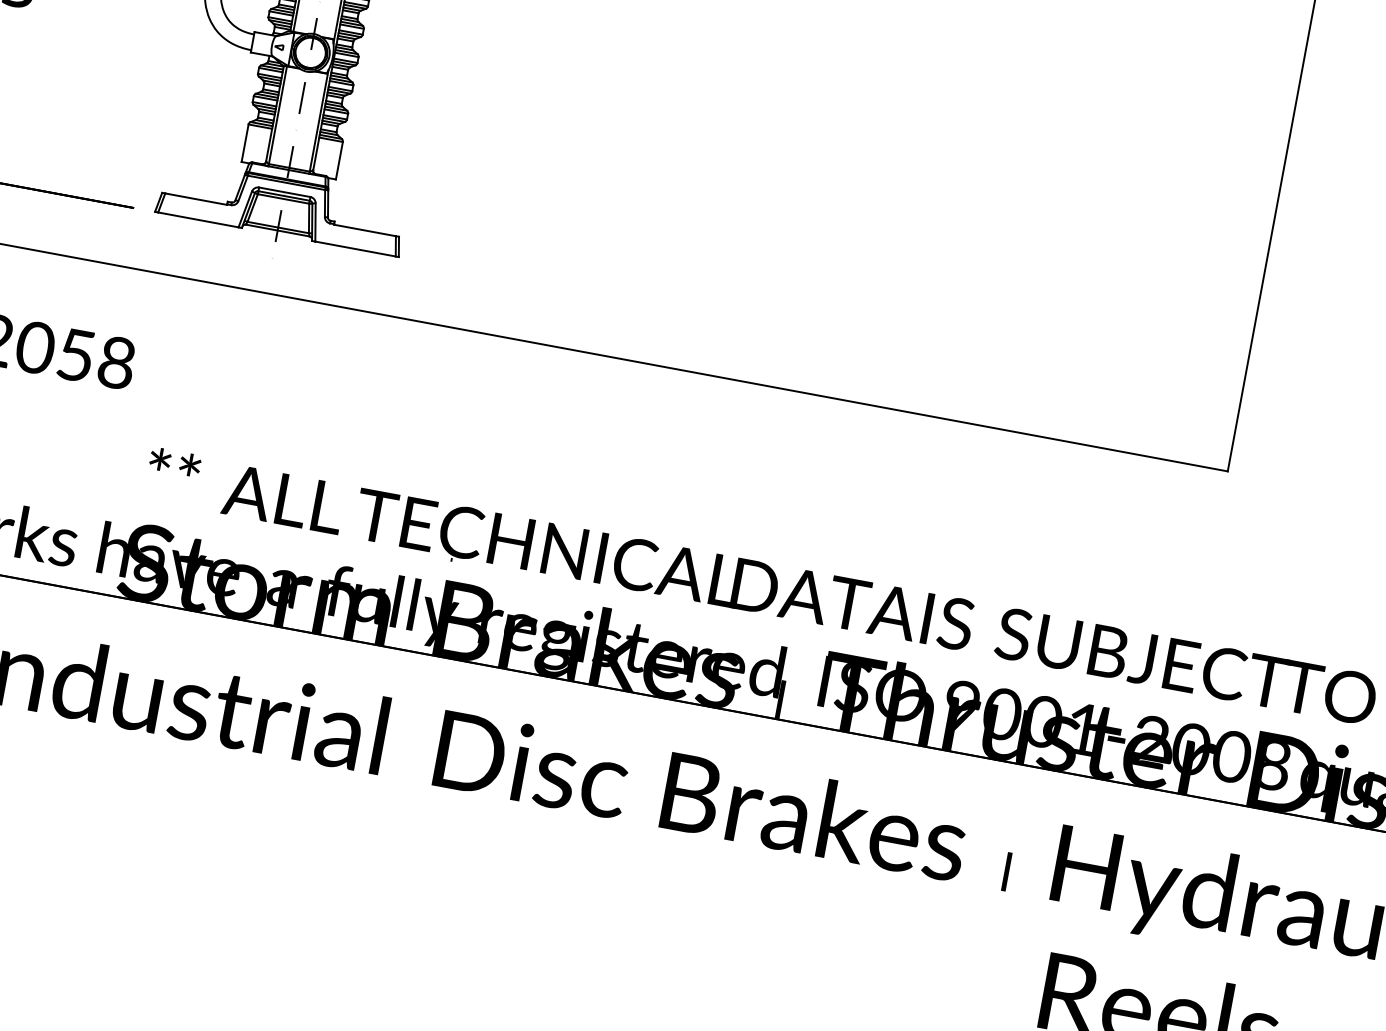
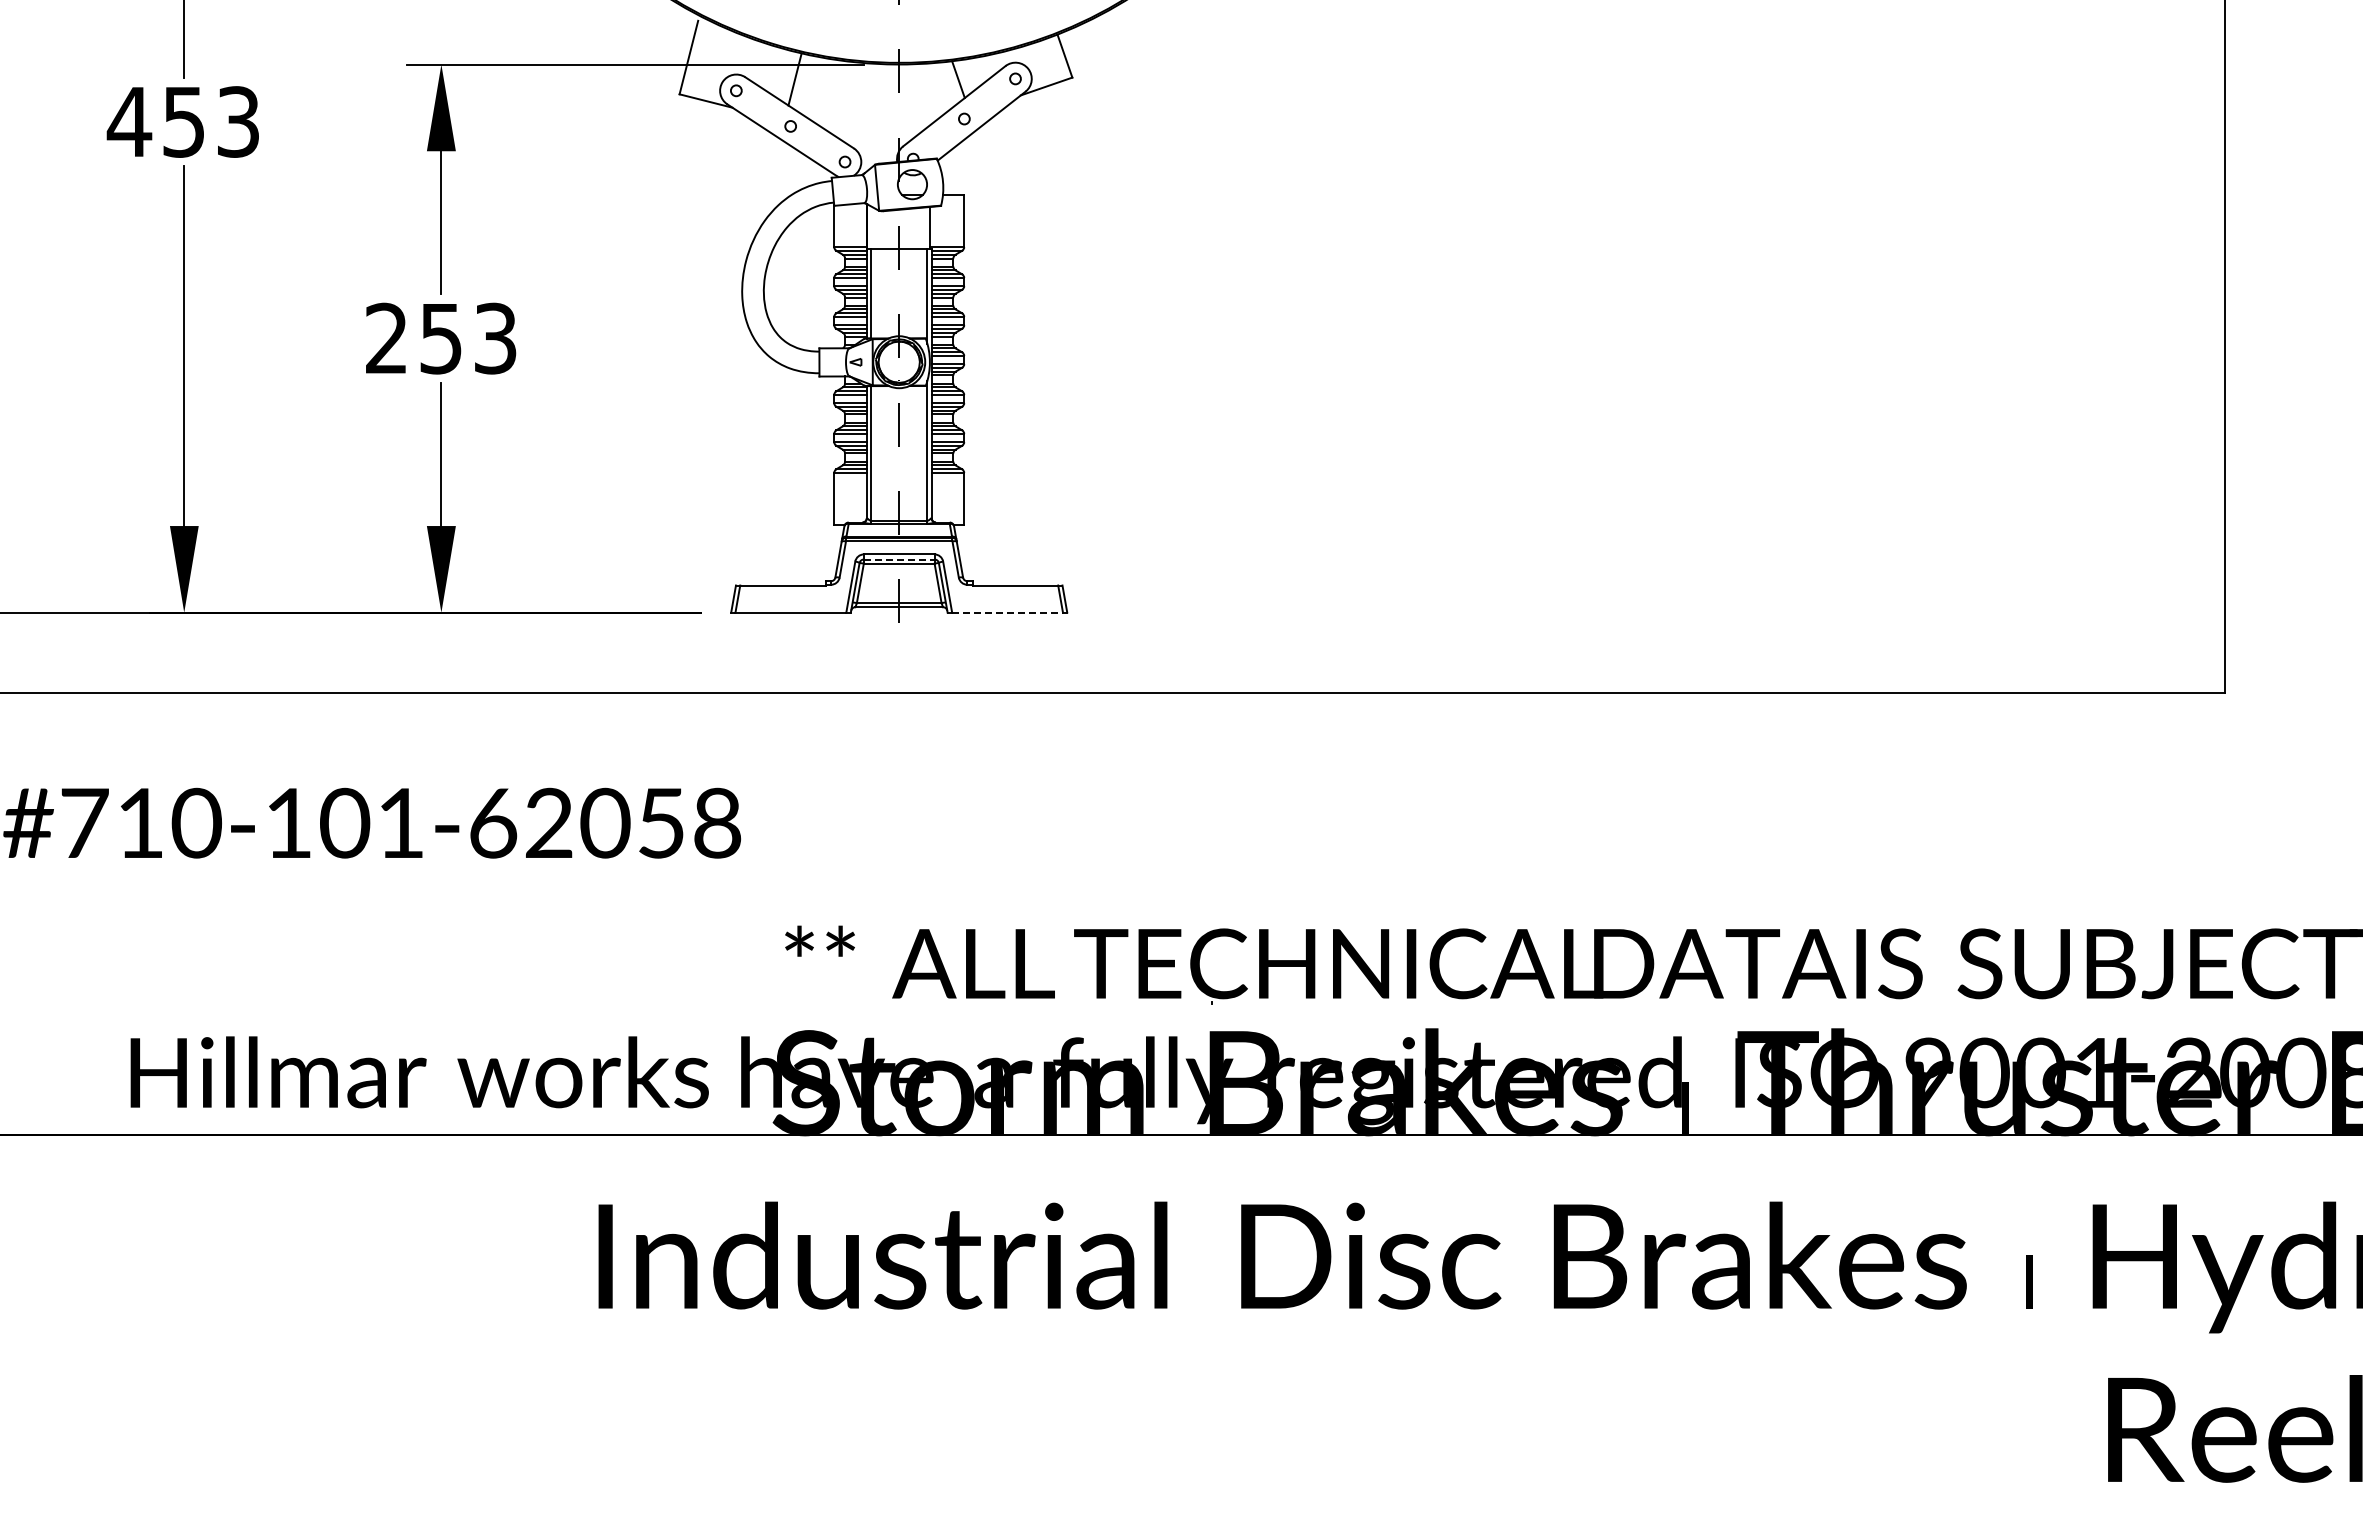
line: (284, 196) -> (899, 559), solid -> dashed
line: (356, 249) -> (1008, 612), solid -> dashed

